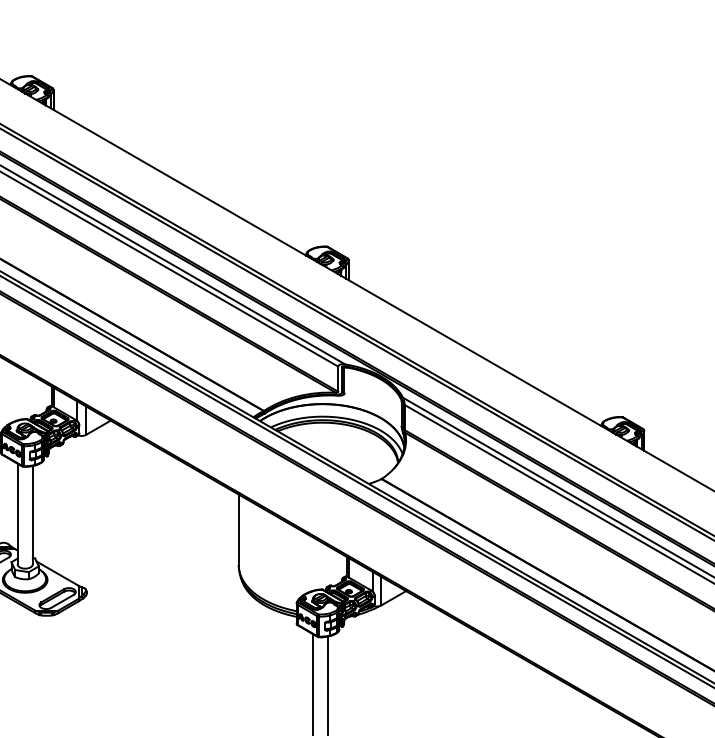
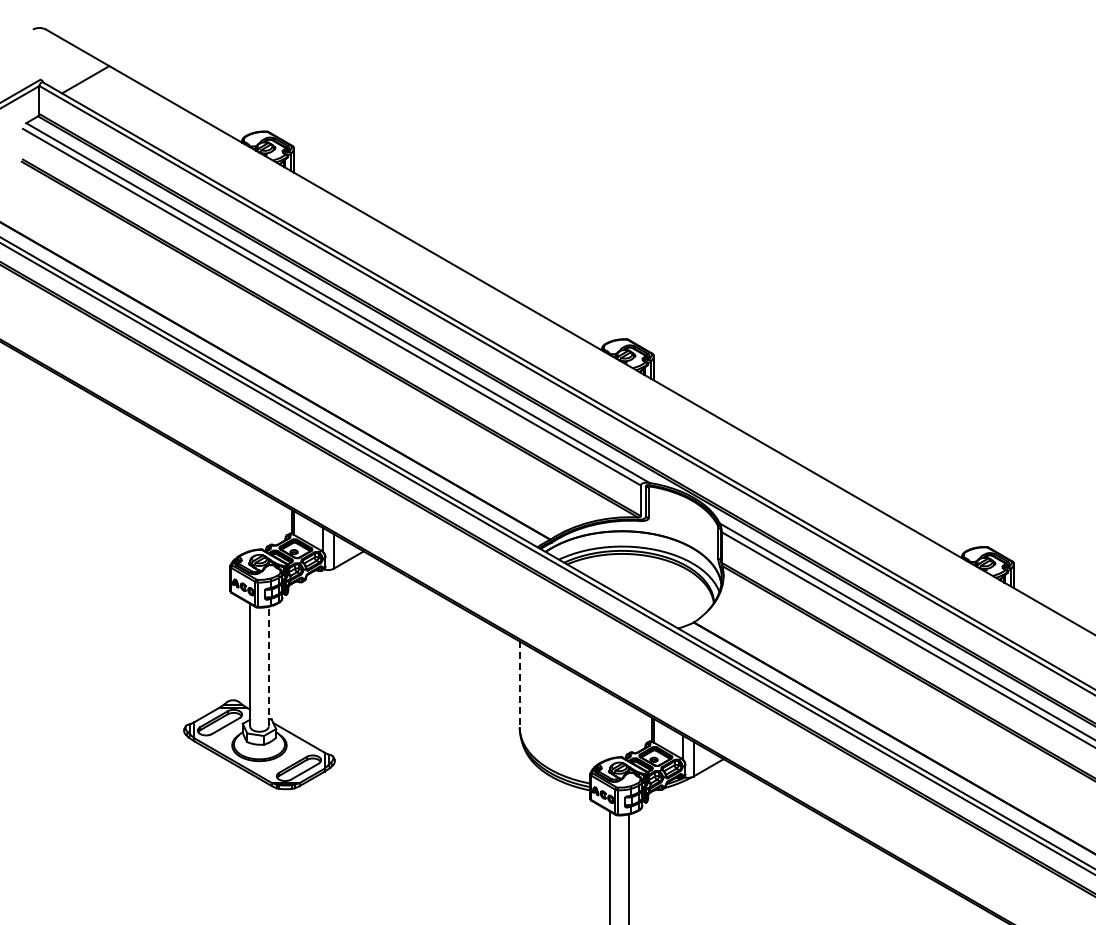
line: (32, 515) -> (268, 666), solid -> dashed
line: (238, 529) -> (519, 684), solid -> dashed

